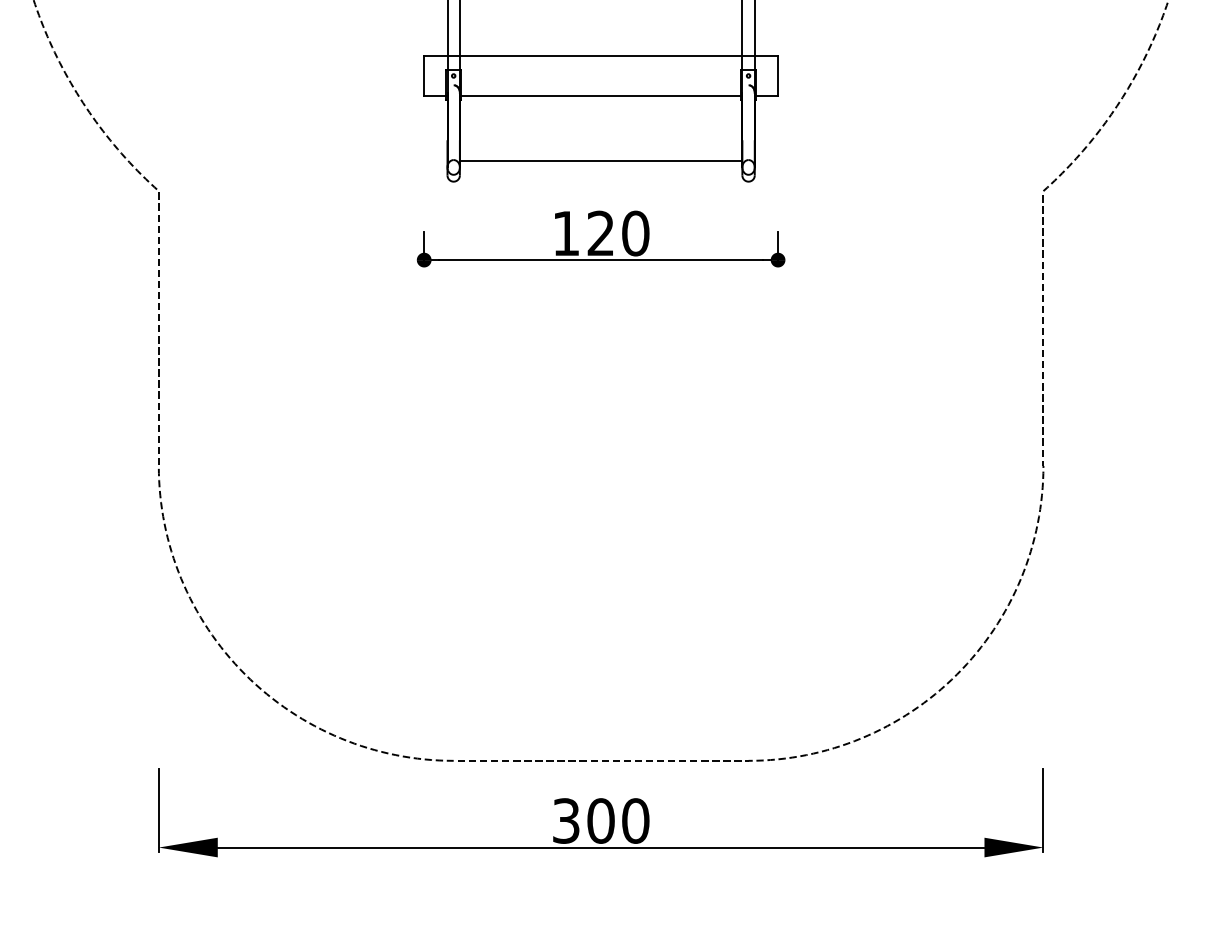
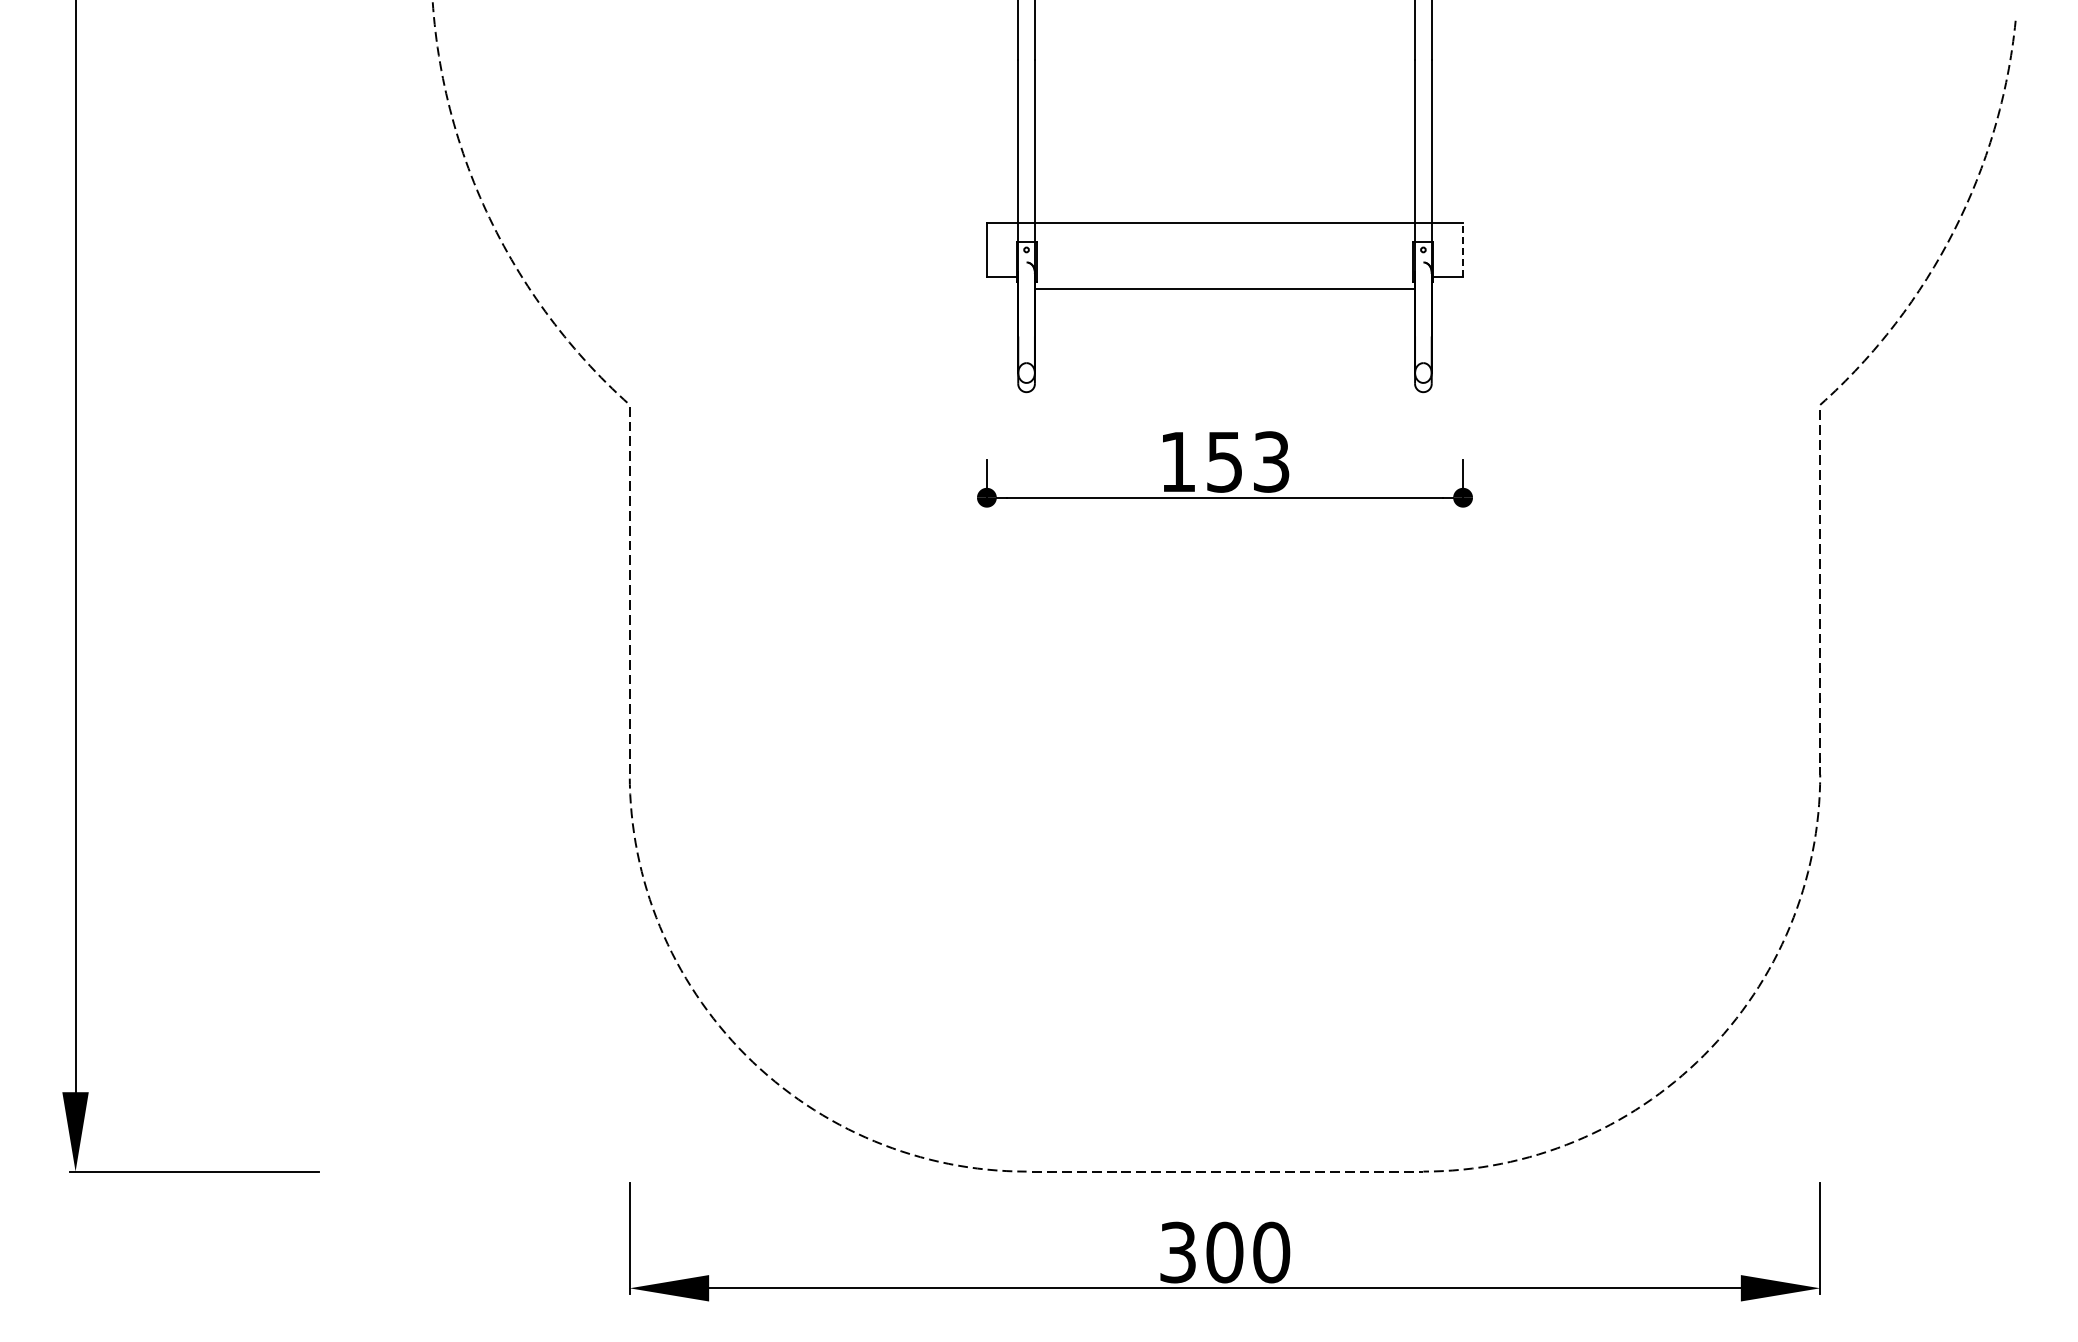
line: (778, 75) -> (1463, 249), solid -> dashed
line: (600, 95) -> (1224, 276), removed
line: (600, 160) -> (1224, 288), moved
text: (618, 233) -> (1248, 461), 120 -> 153

